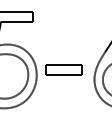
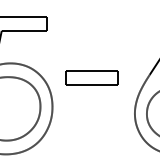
part: (63, 69) -> (90, 77), moved

